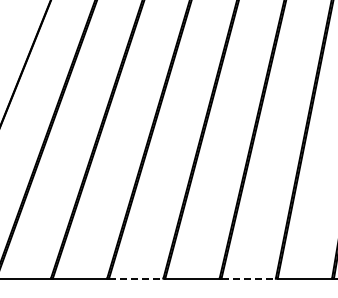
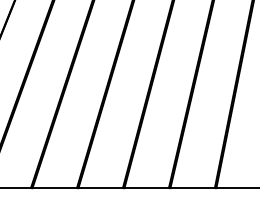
line: (136, 278) -> (100, 188), dashed -> solid
line: (249, 278) -> (193, 188), dashed -> solid

